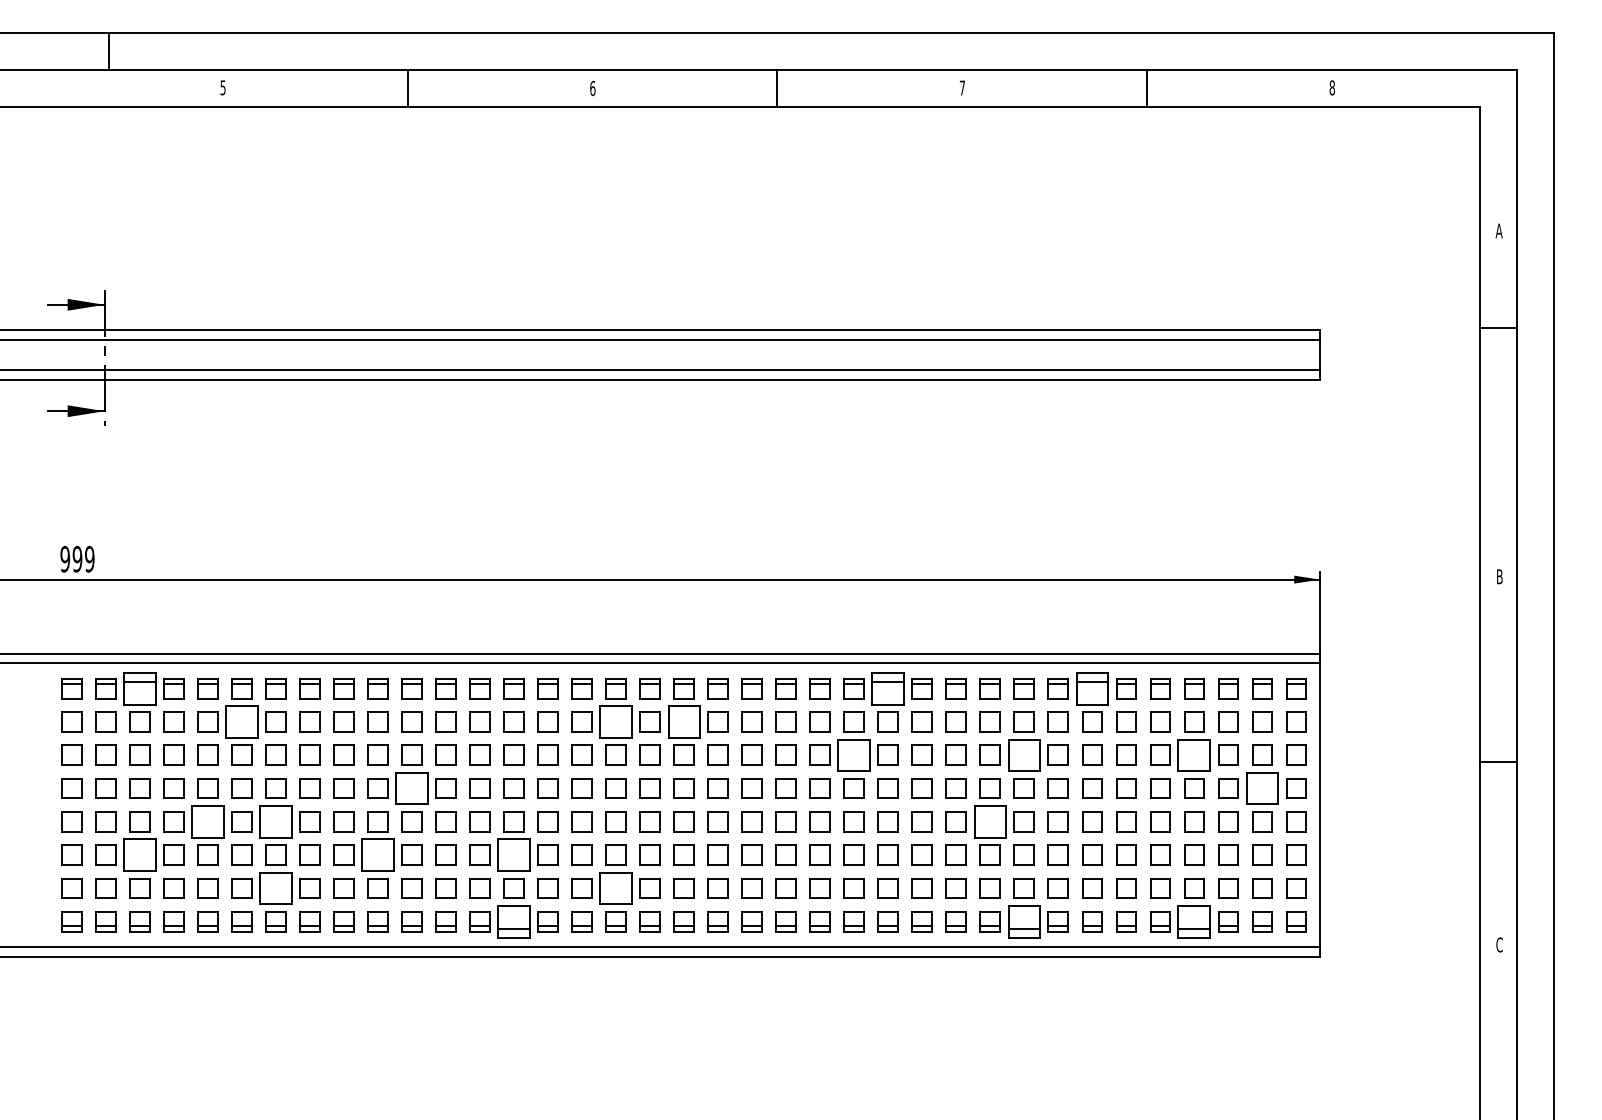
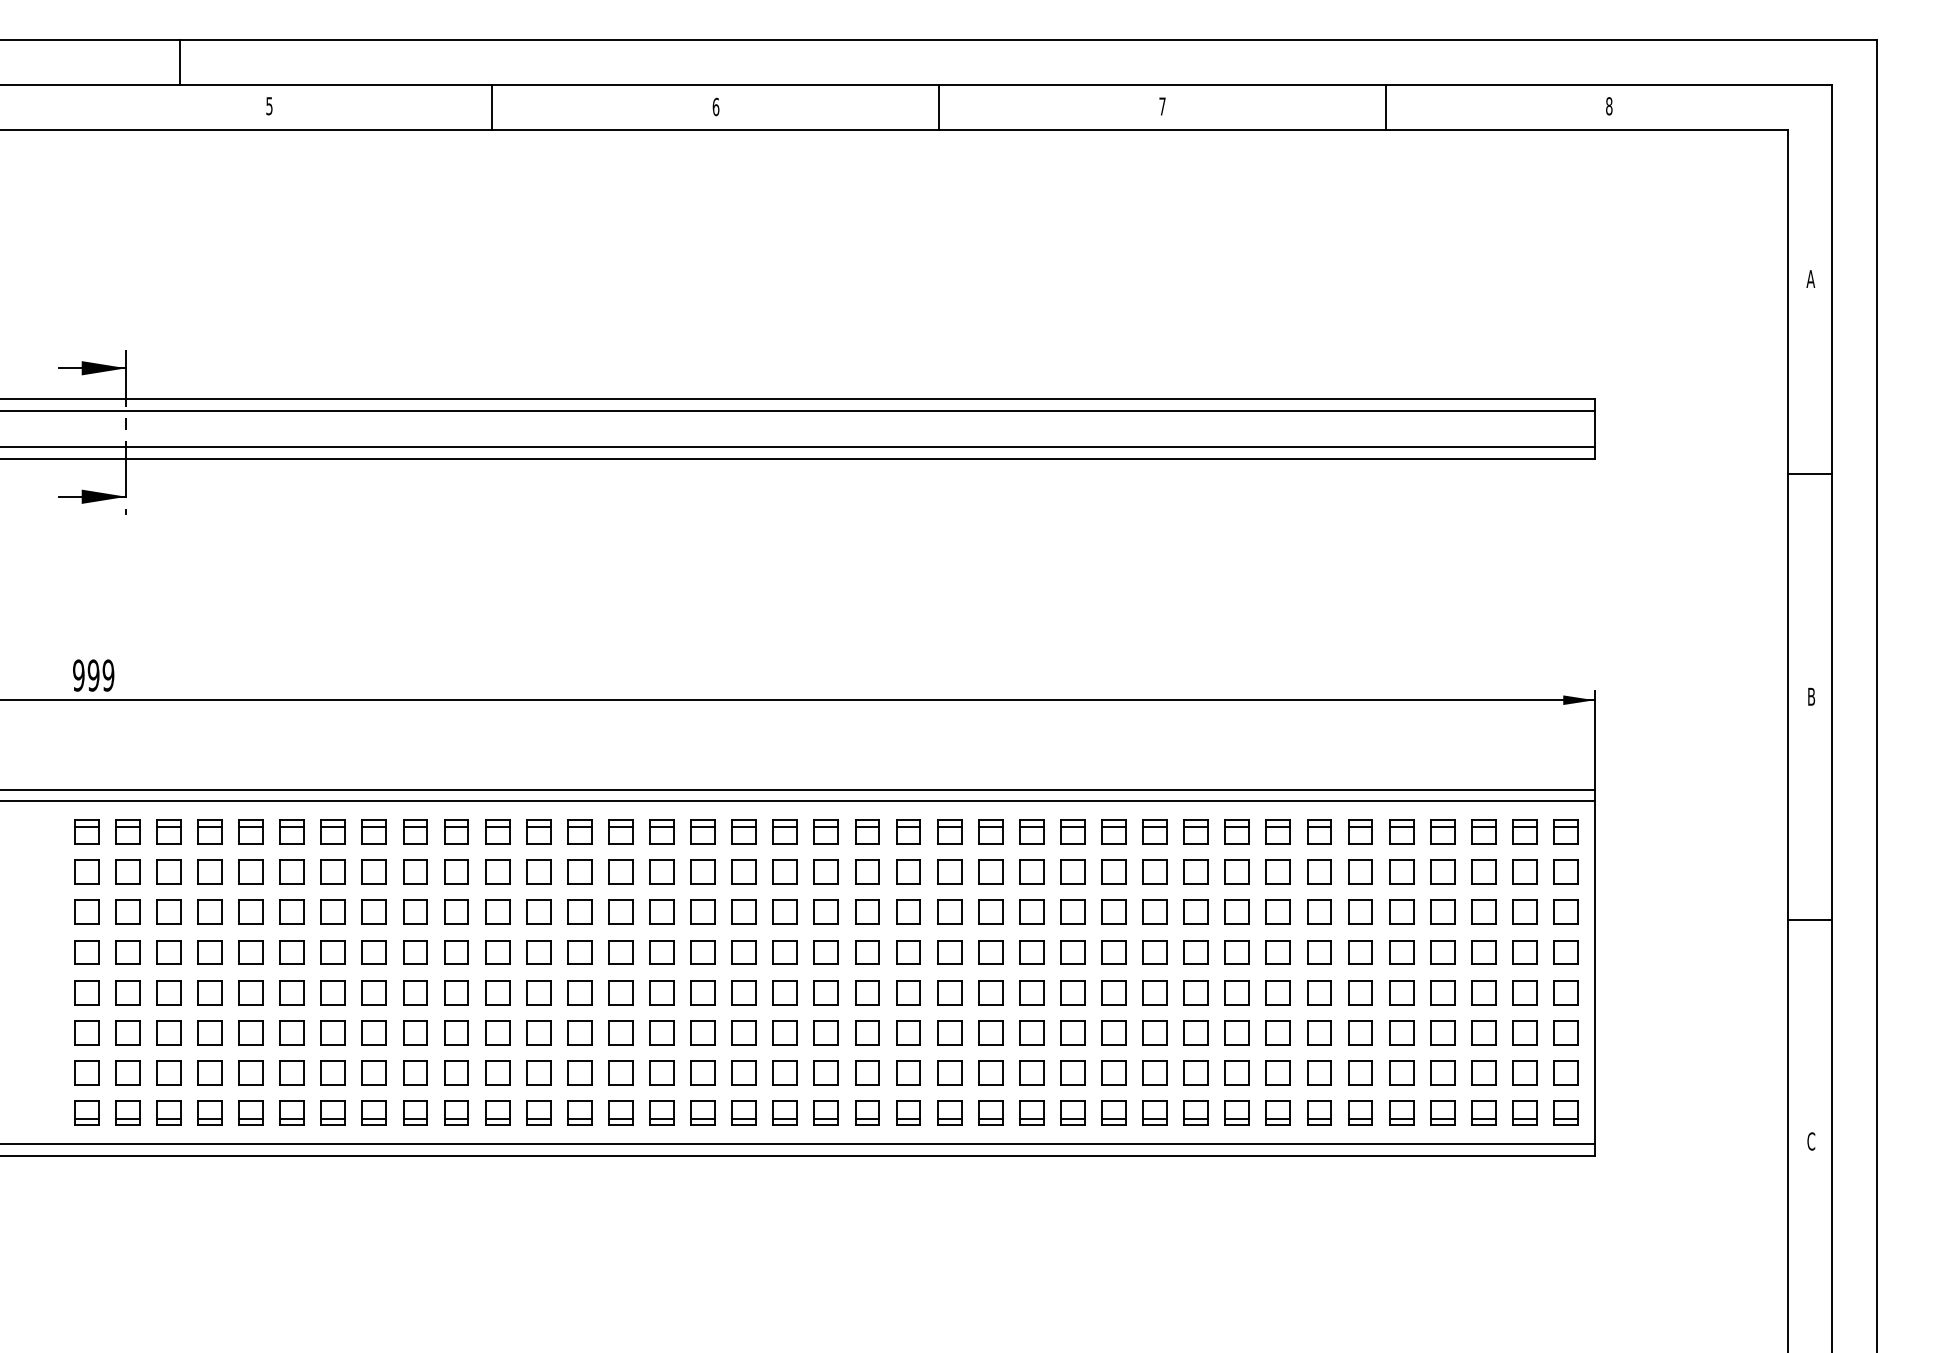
line: (108, 51) -> (179, 62), moved
line: (1498, 328) -> (1809, 473), moved
part: (139, 688) -> (168, 831), size x0.62
part: (887, 688) -> (1072, 831), size x0.62
part: (1092, 688) -> (1319, 831), size x0.62
part: (241, 721) -> (291, 871), size x0.62
part: (615, 721) -> (743, 871), size x0.62
part: (683, 721) -> (825, 871), size x0.62
part: (853, 754) -> (1031, 911), size x0.62
part: (1023, 754) -> (1236, 911), size x0.62
part: (1194, 754) -> (1442, 911), size x0.62
part: (411, 788) -> (497, 952), size x0.62
part: (1262, 788) -> (1524, 952), size x0.62
part: (207, 821) -> (250, 992), size x0.62
part: (275, 821) -> (332, 992), size x0.62
part: (989, 821) -> (1195, 992), size x0.62
part: (139, 854) -> (168, 1032), size x0.62
part: (377, 854) -> (456, 1032), size x0.62
part: (513, 854) -> (620, 1032), size x0.62
part: (275, 887) -> (332, 1072), size x0.62
part: (615, 887) -> (743, 1072), size x0.62
part: (513, 920) -> (620, 1112), size x0.62
part: (1023, 920) -> (1236, 1112), size x0.62
part: (1194, 920) -> (1442, 1112), size x0.62

